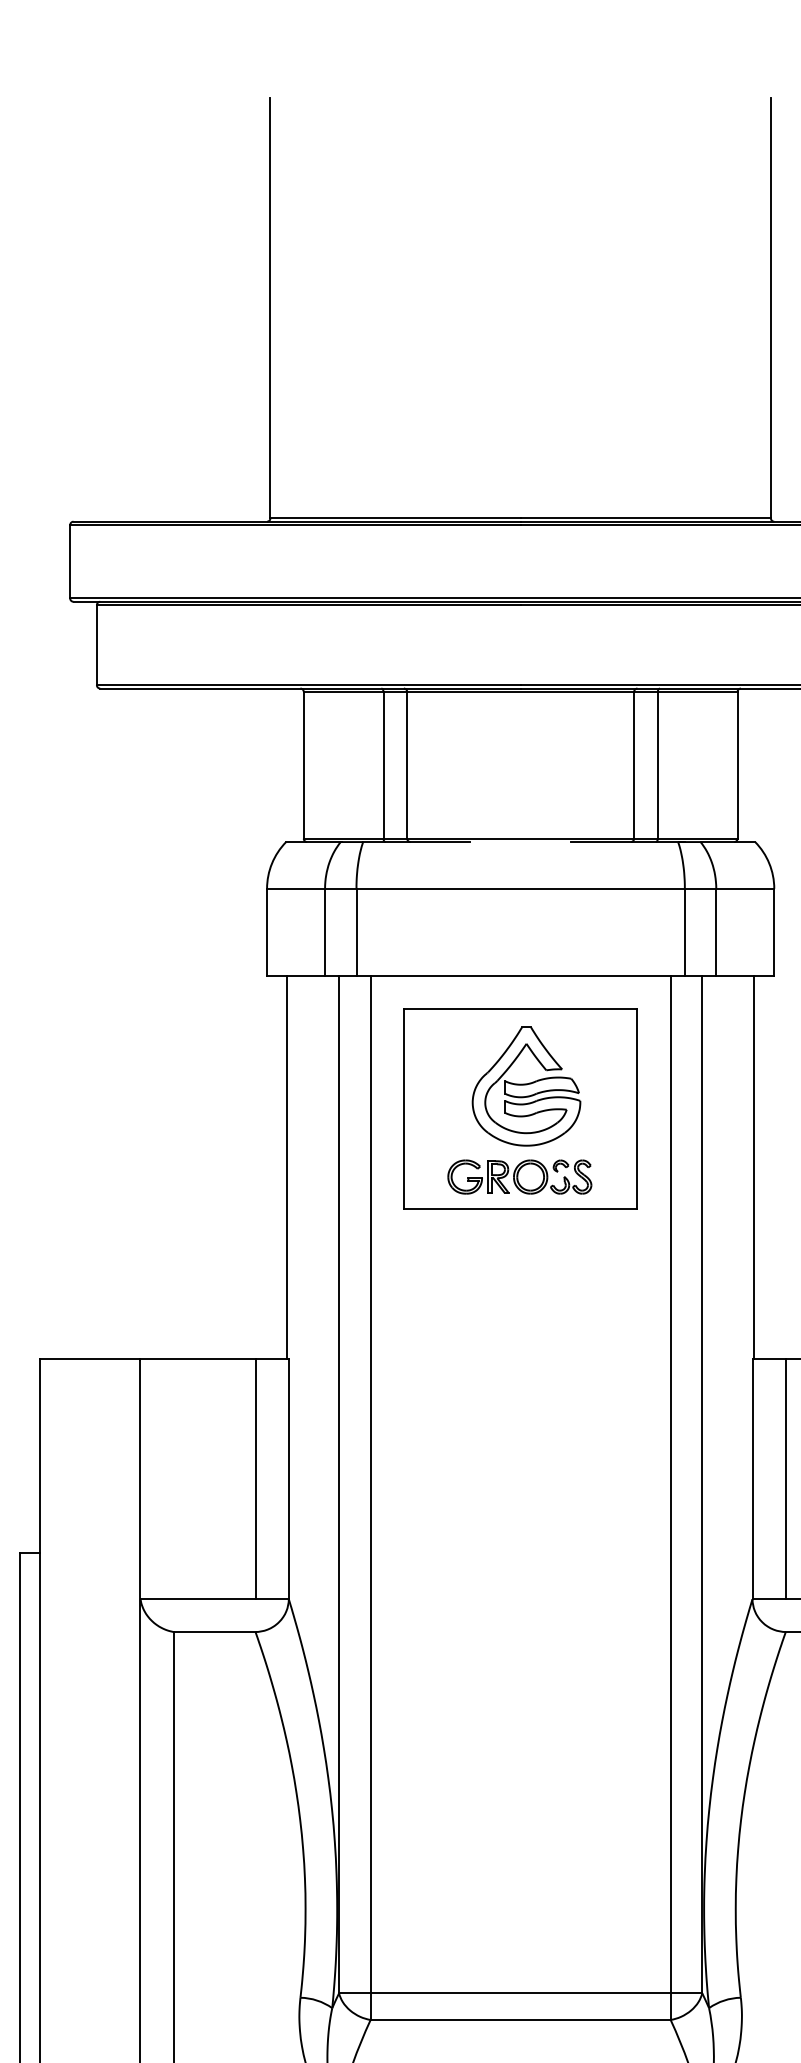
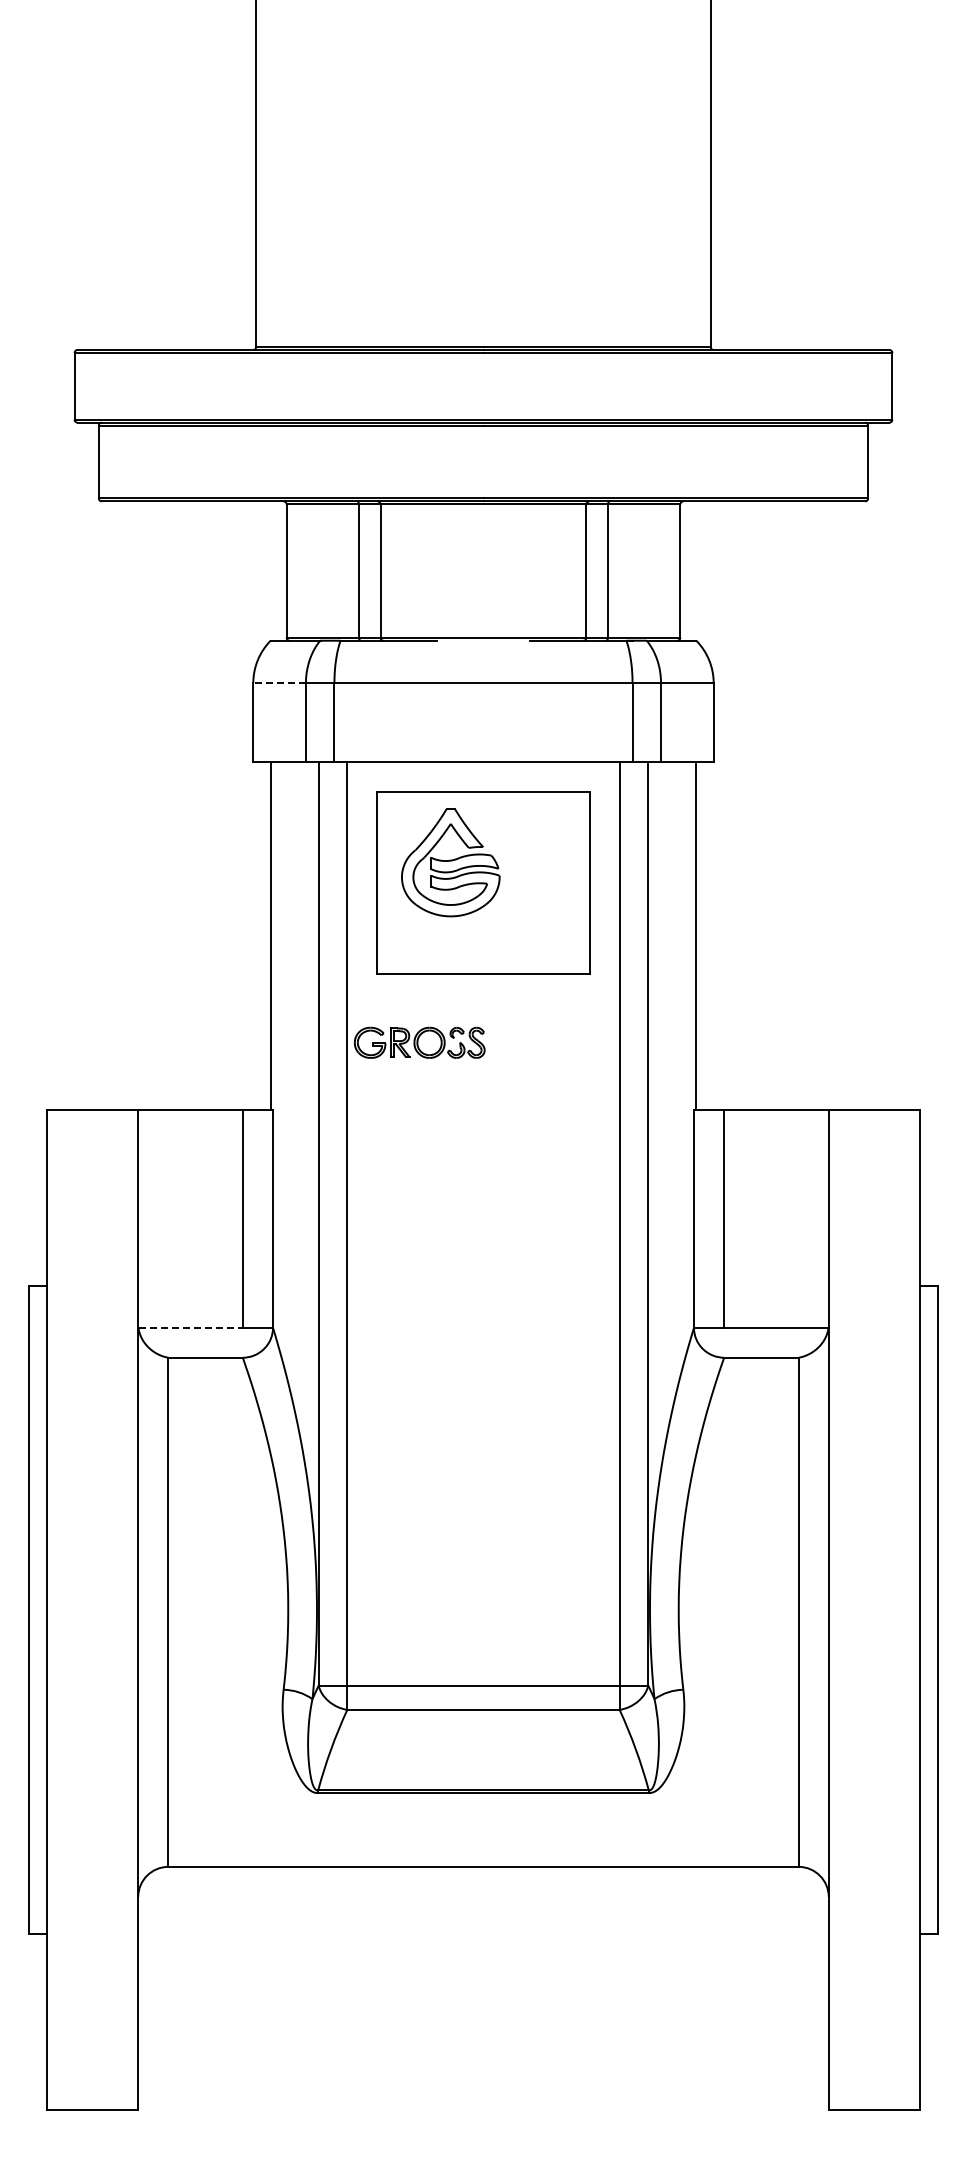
line: (295, 889) -> (279, 683), solid -> dashed
part: (526, 1086) -> (450, 862), moved
part: (519, 1176) -> (419, 1042), moved
line: (198, 1599) -> (191, 1328), solid -> dashed

